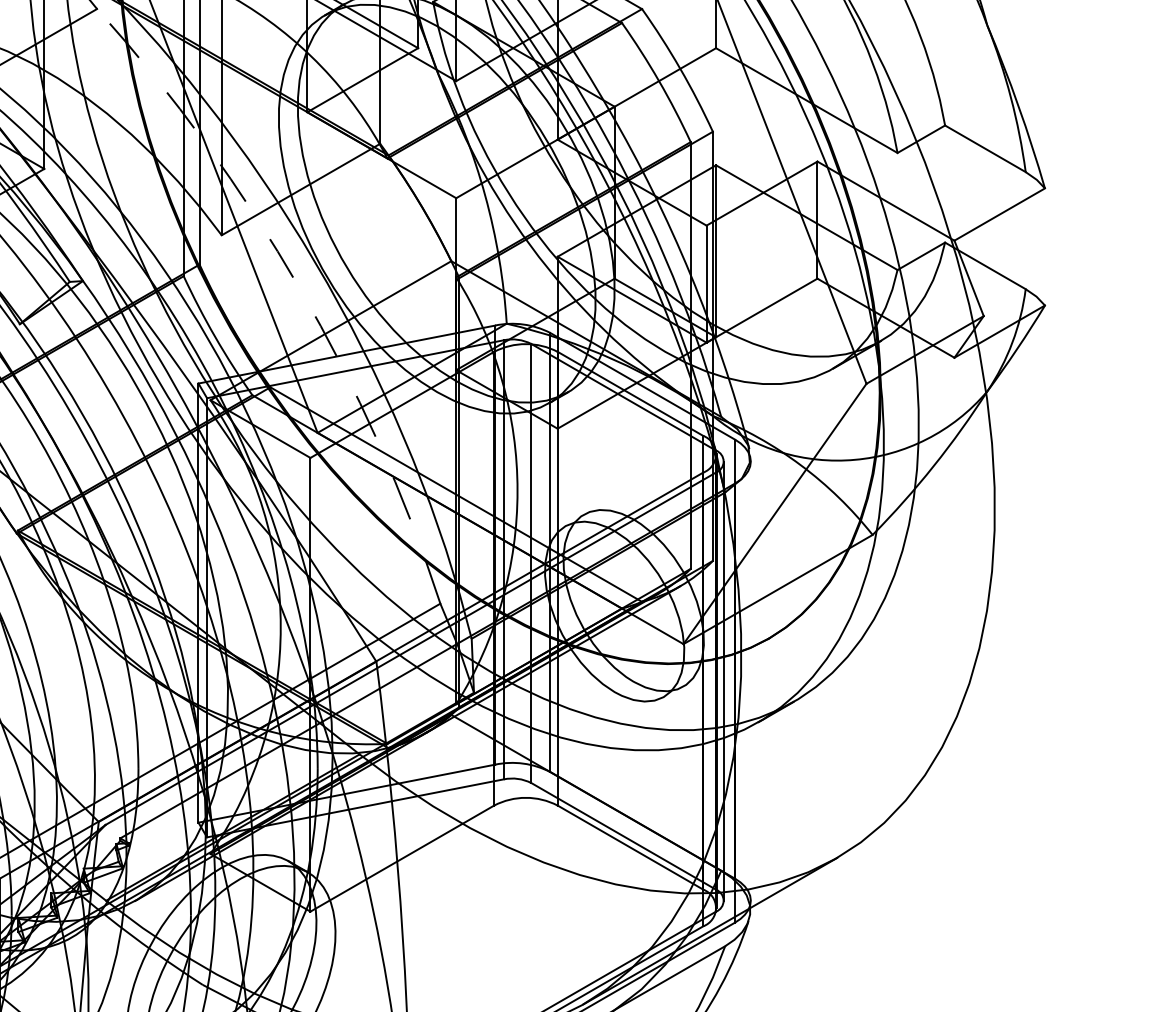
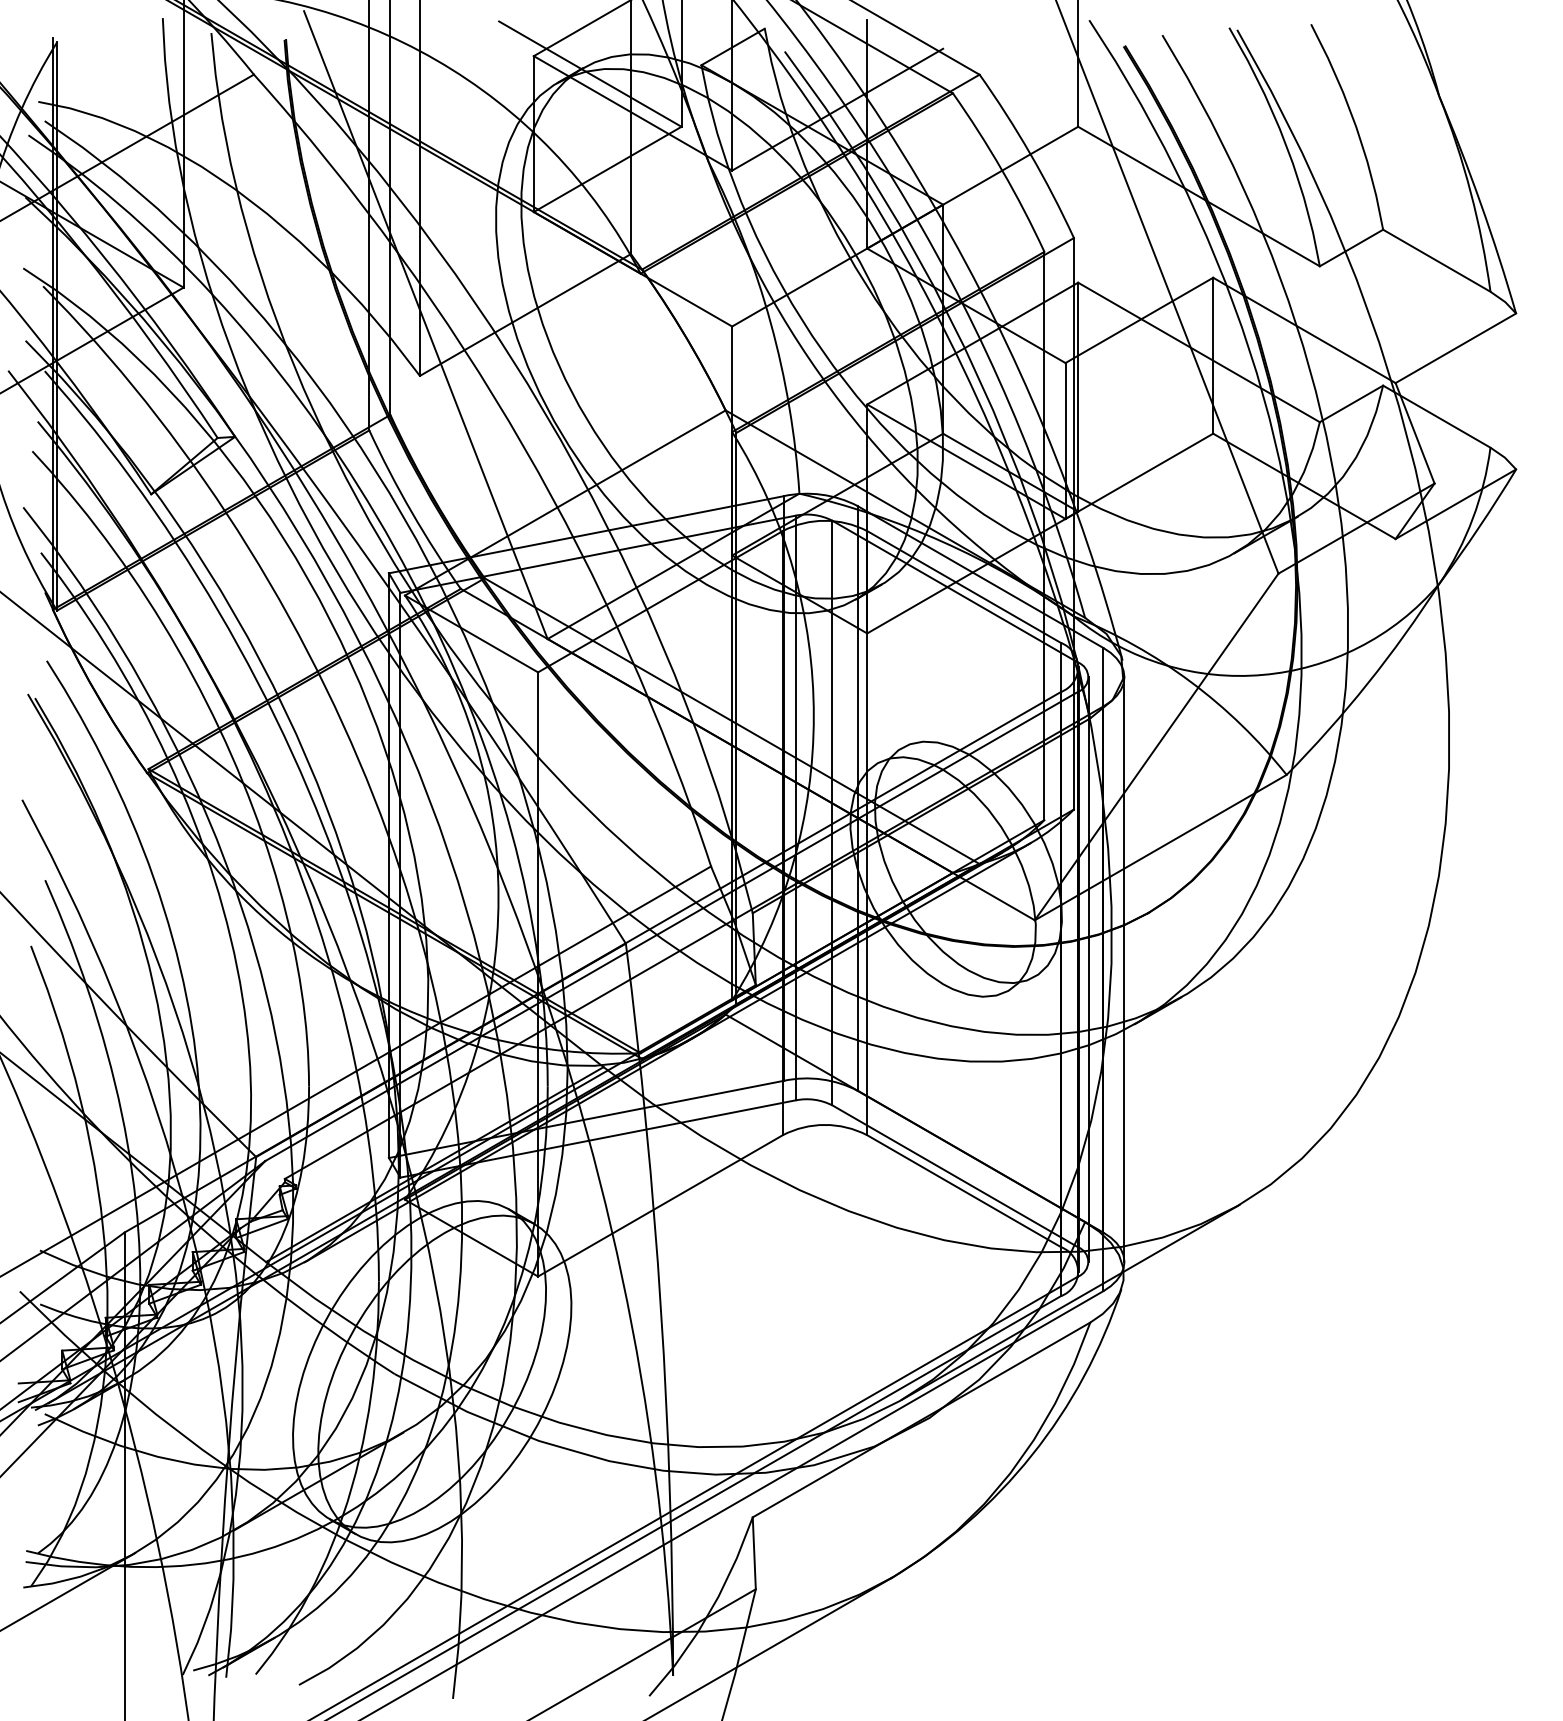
arc: (299, 288) -> (523, 446), dashed -> solid
line: (750, 681) -> (1124, 969), added

